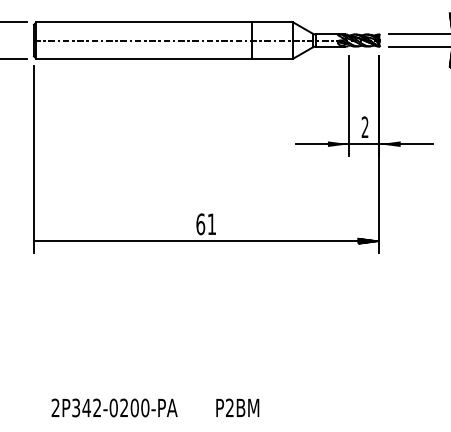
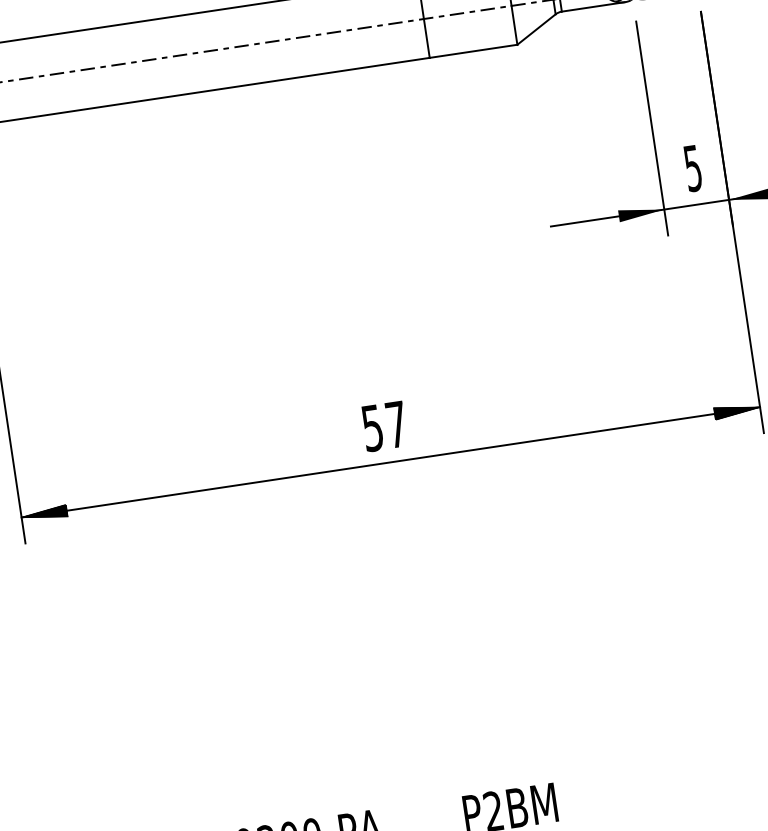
text: (364, 127) -> (691, 168), 2 -> 5
text: (206, 224) -> (385, 426), 61 -> 57
hatch: (44, 240) -> (43, 512), added

